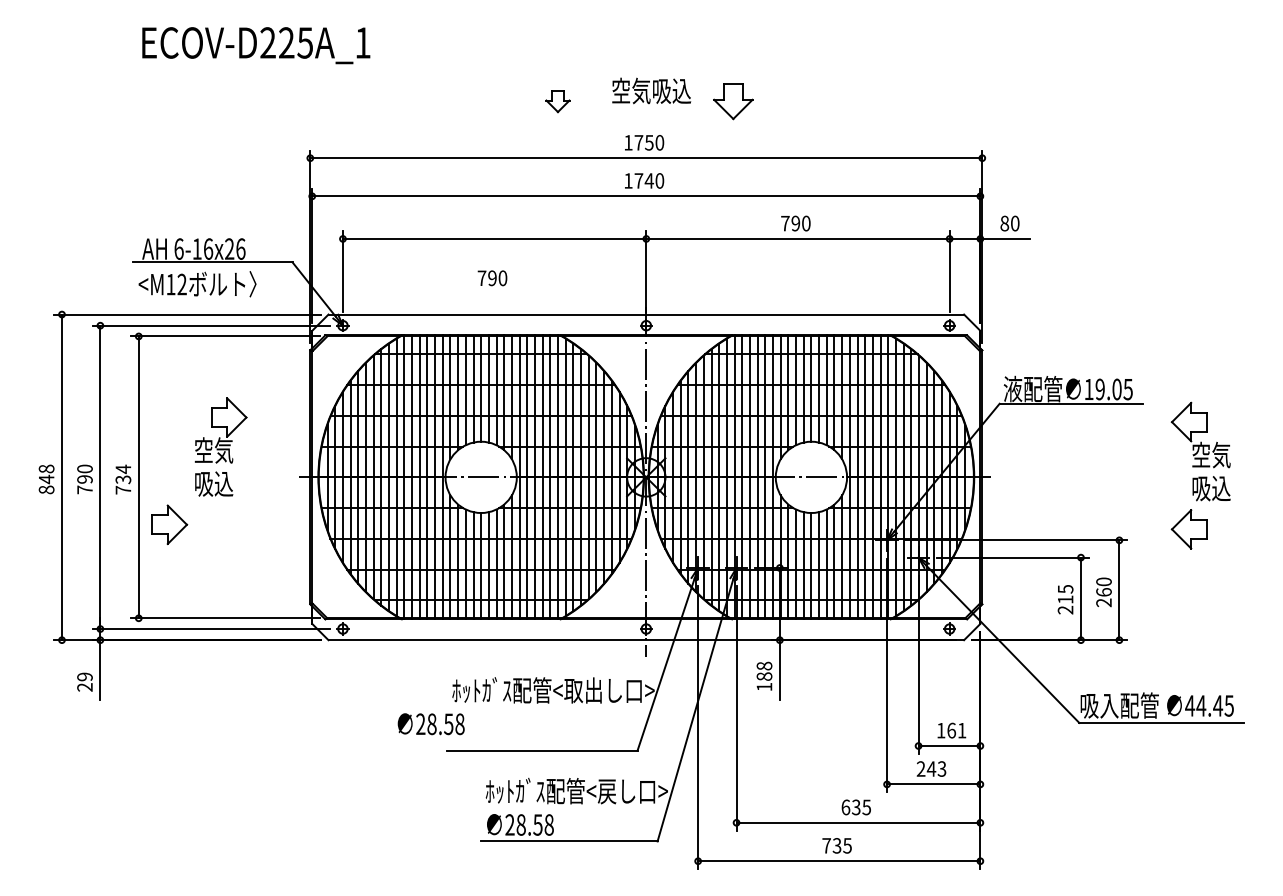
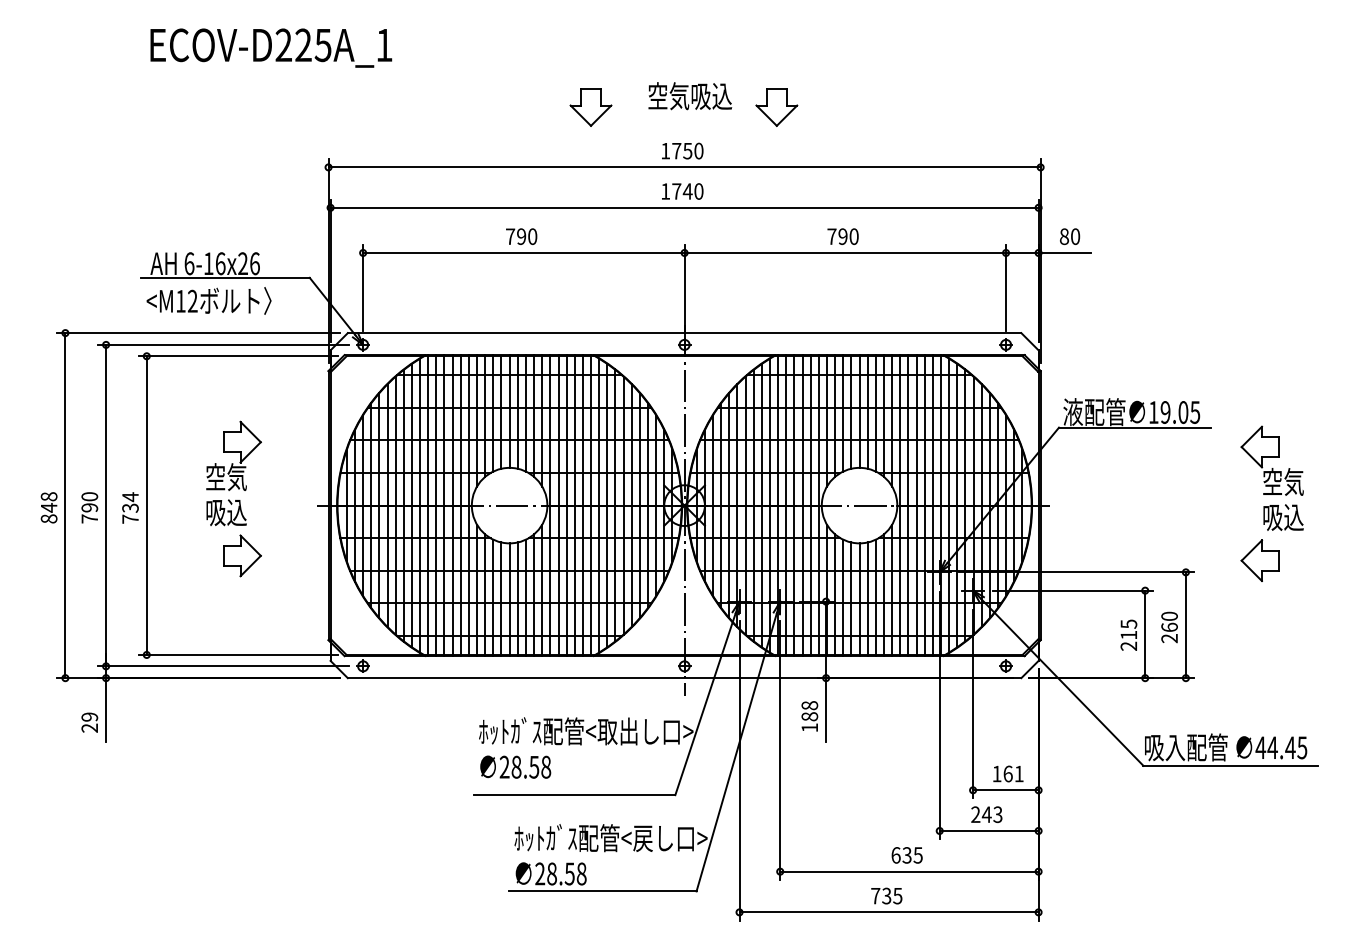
part: (557, 101) -> (590, 107), size x1.67
text: (492, 278) -> (521, 236), moved
part: (169, 524) -> (242, 555), moved
text: (431, 723) -> (515, 766), moved

